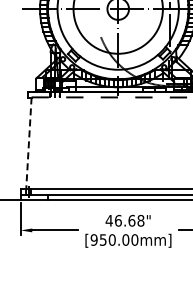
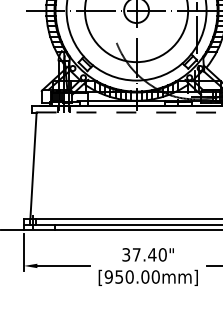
line: (28, 143) -> (33, 165), dashed -> solid
text: (124, 220) -> (143, 254), 46.68" -> 37.40"

